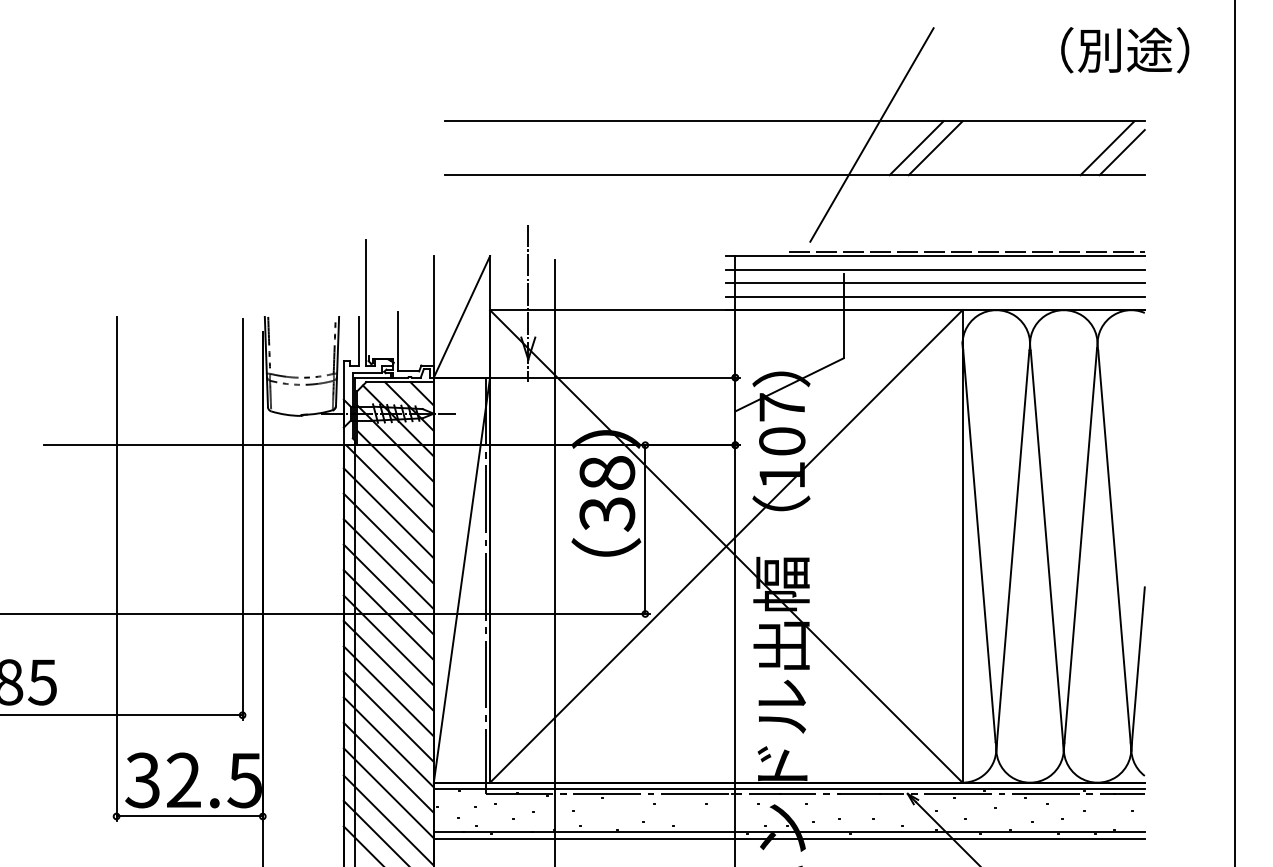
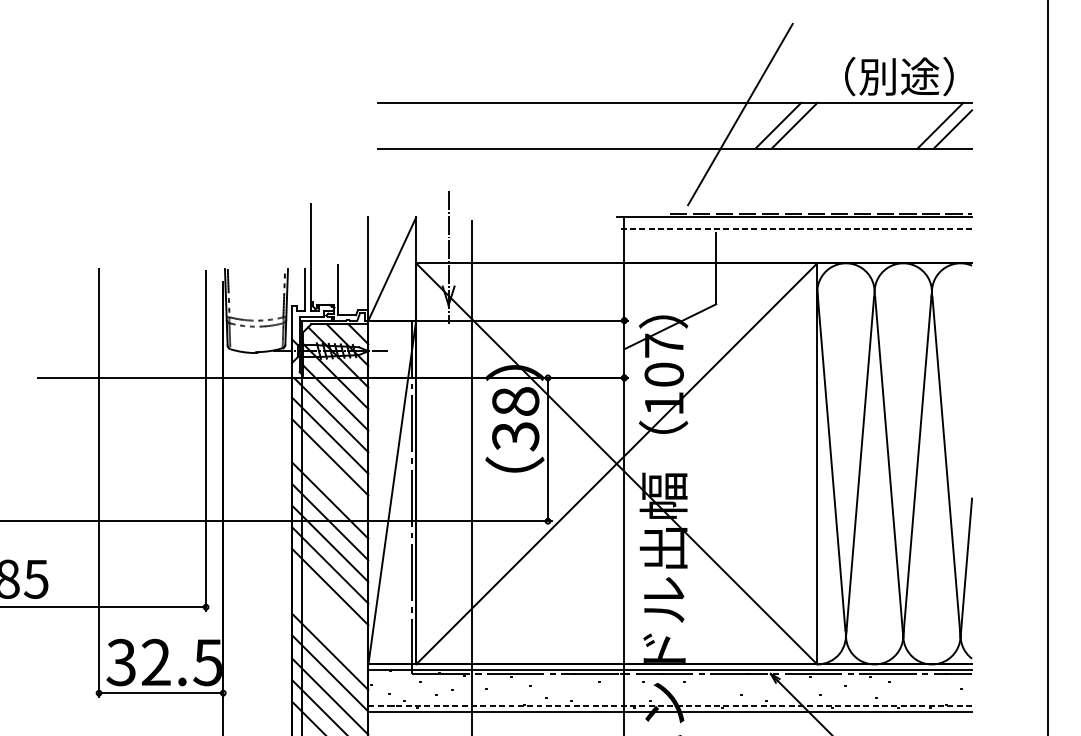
text: (1125, 50) -> (899, 76), moved
line: (935, 269) -> (794, 228), solid -> dashed
line: (935, 283) -> (794, 240), removed
line: (935, 296) -> (794, 251), removed
line: (388, 564) -> (329, 479), removed
line: (388, 716) -> (329, 608), removed
line: (388, 742) -> (329, 630), removed
line: (788, 832) -> (669, 706), solid -> dashed

